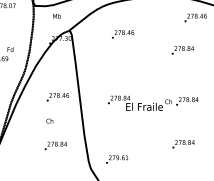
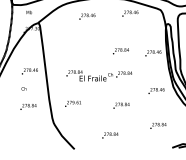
text: (123, 34) -> (87, 16), moved
text: (182, 50) -> (120, 51), moved
text: (116, 159) -> (72, 103), moved

